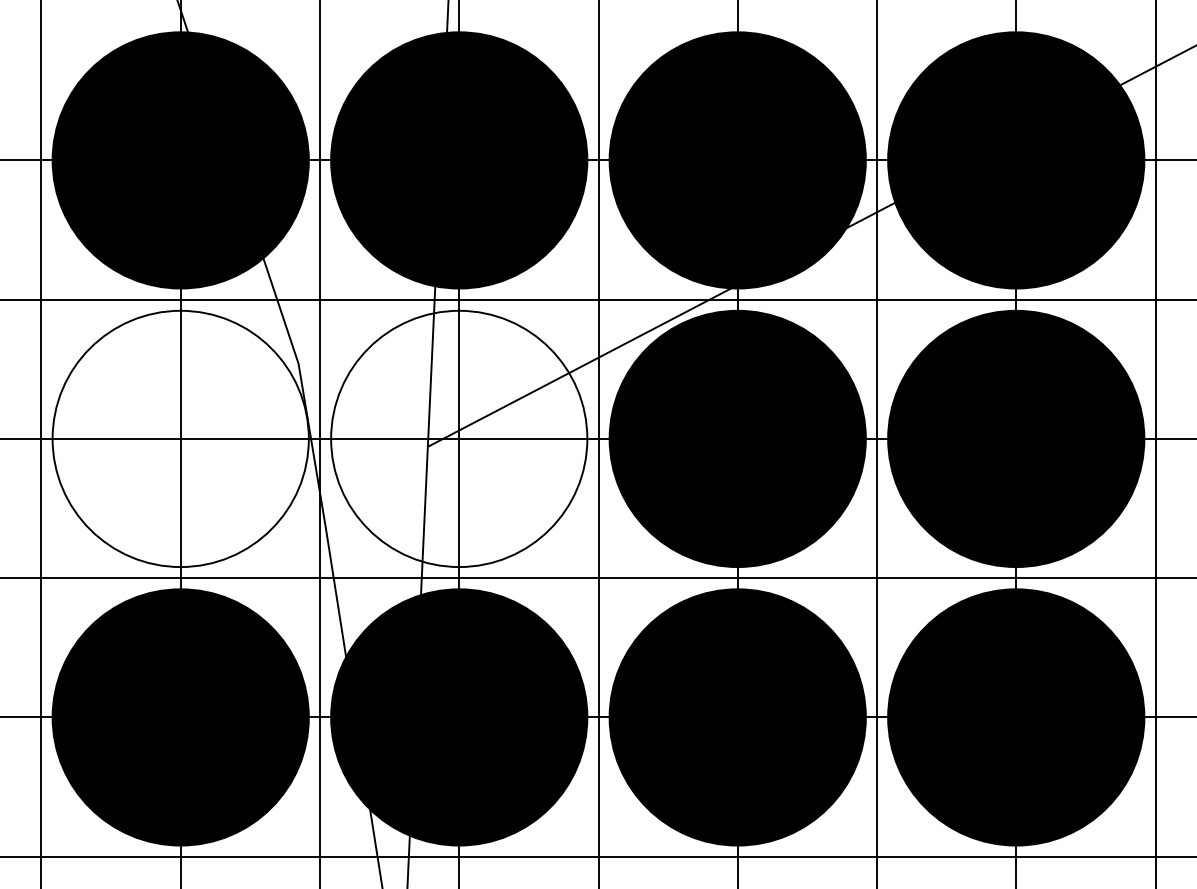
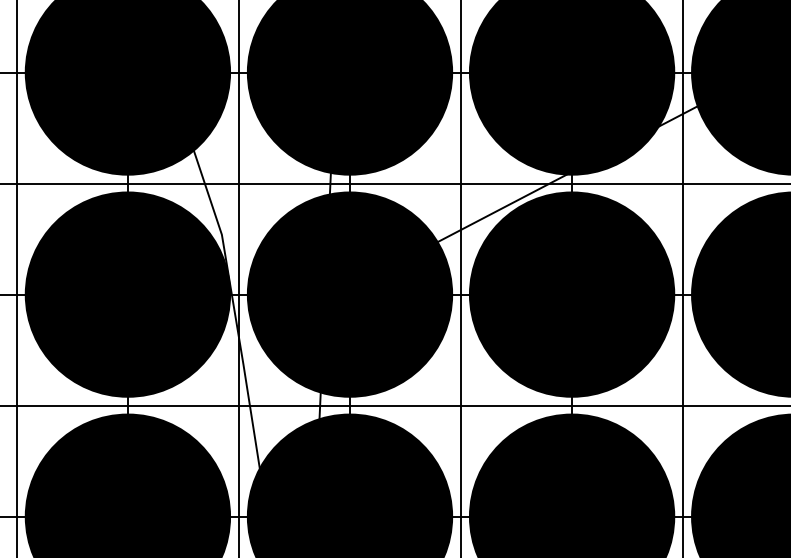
fill: (180, 438) -> (127, 294), added
fill: (459, 438) -> (350, 294), added

